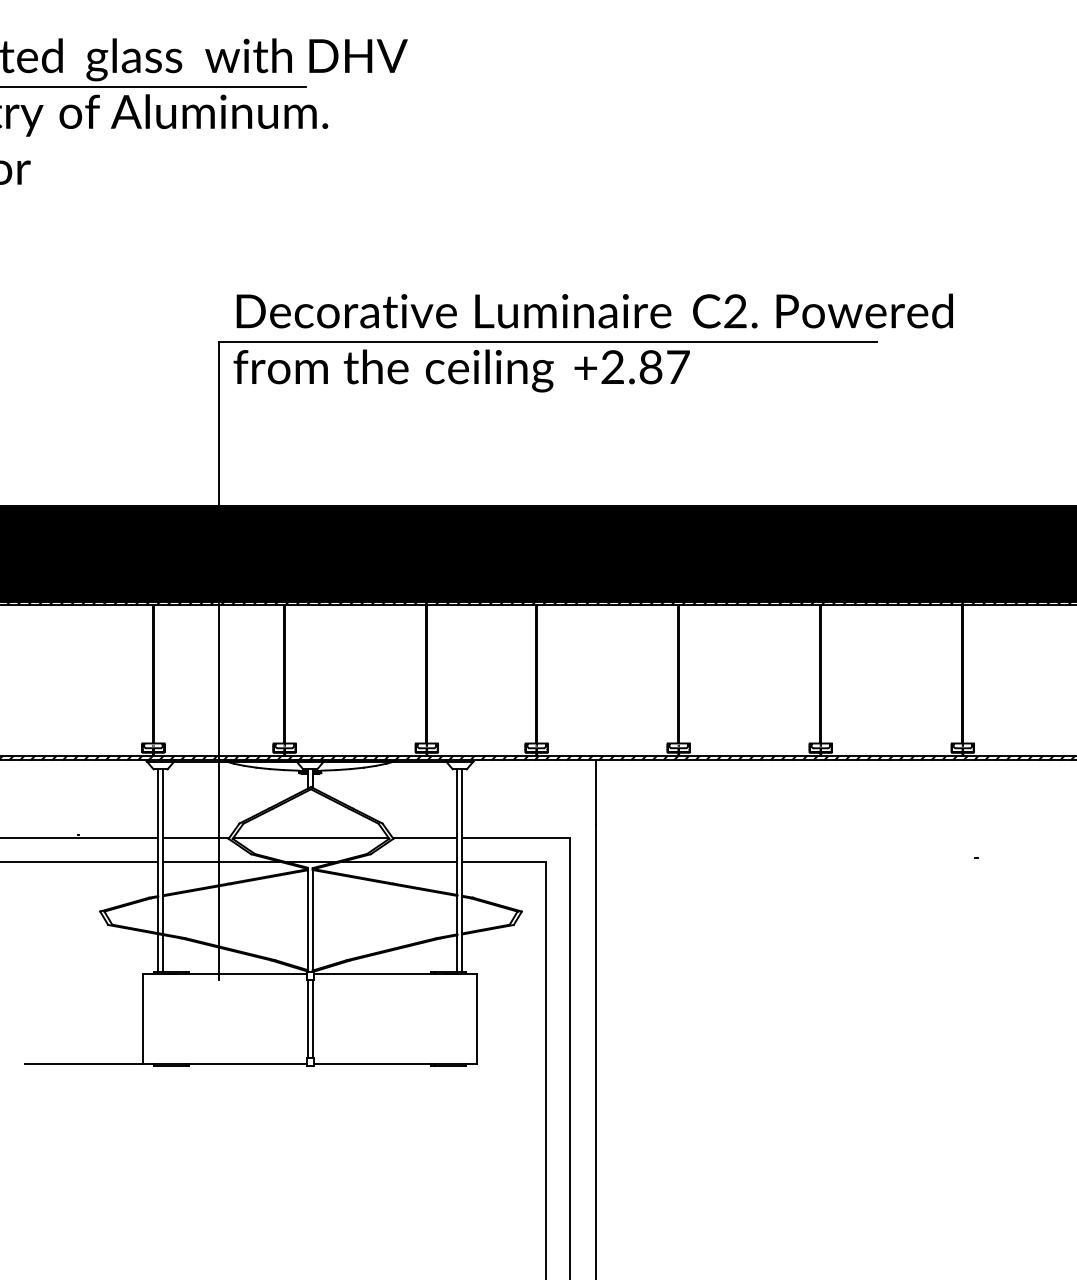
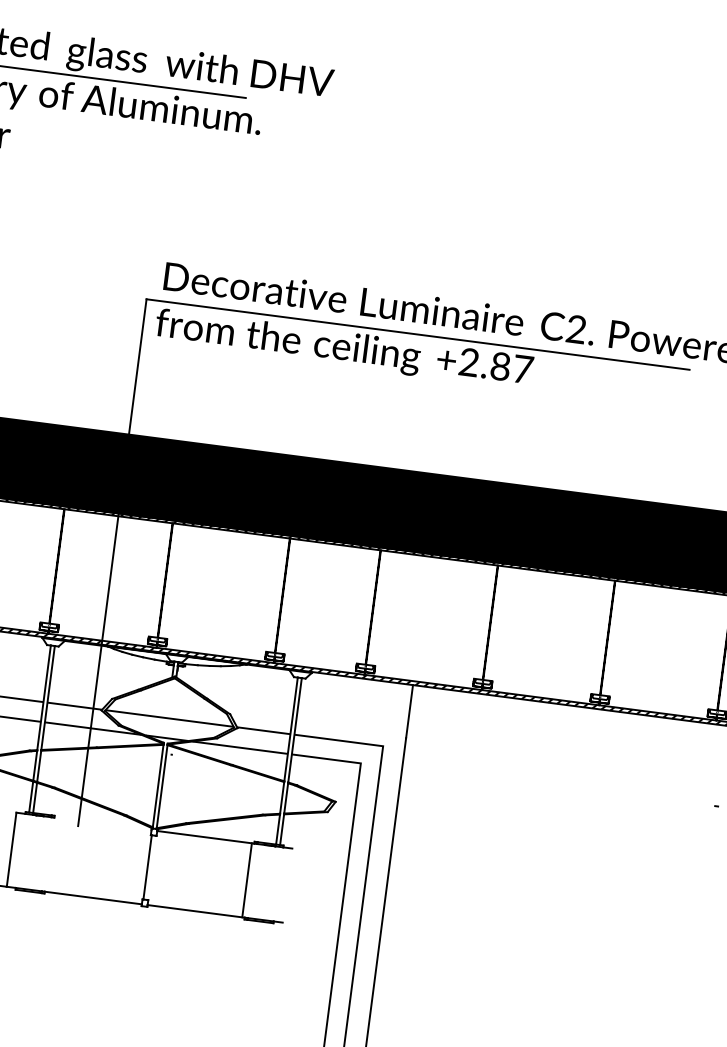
line: (247, 973) -> (102, 823), removed
line: (312, 1018) -> (151, 867), removed
line: (477, 1018) -> (247, 880), moved

